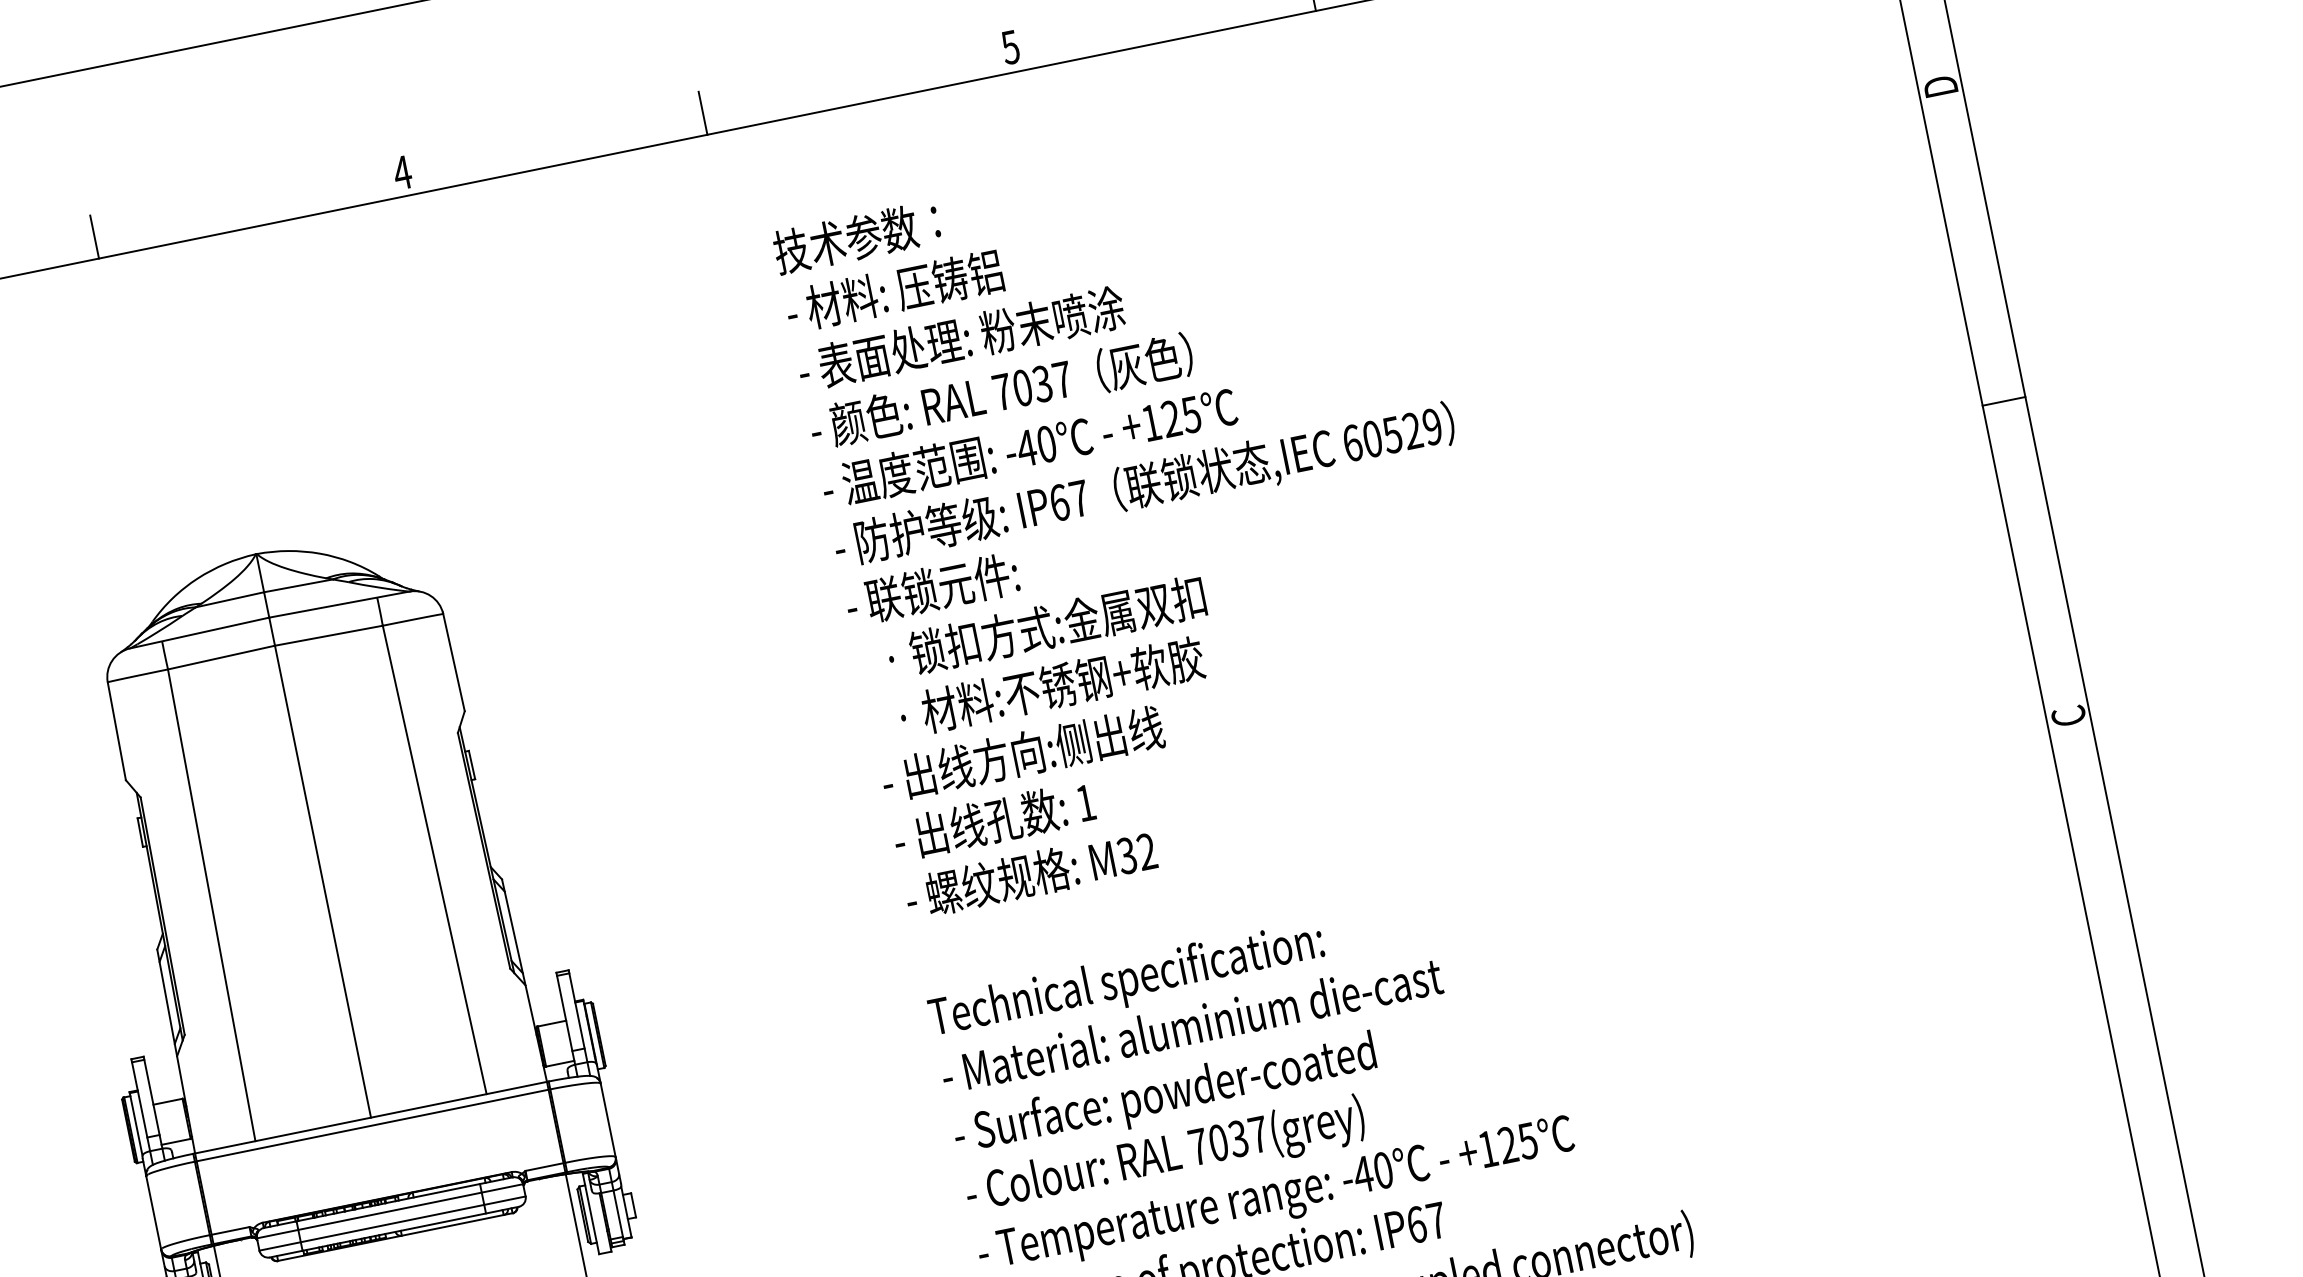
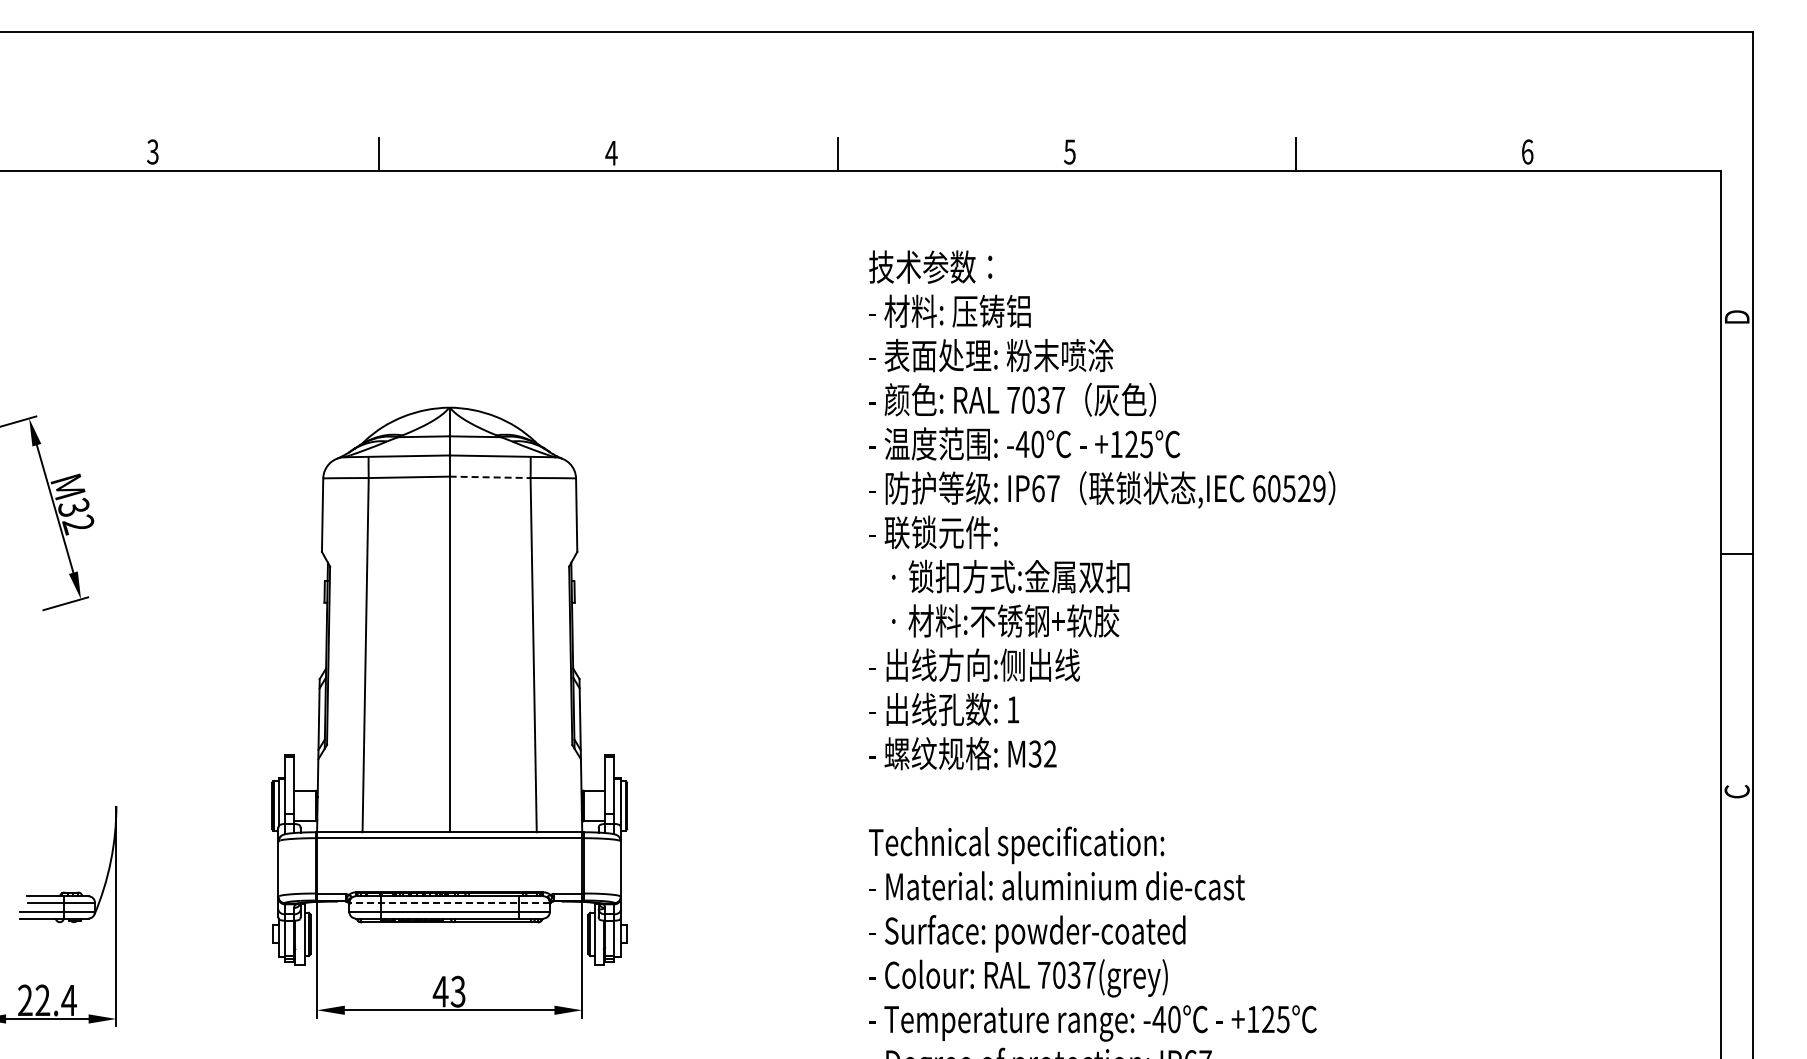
line: (329, 635) -> (490, 477), solid -> dashed
line: (389, 1210) -> (449, 902), solid -> dashed

